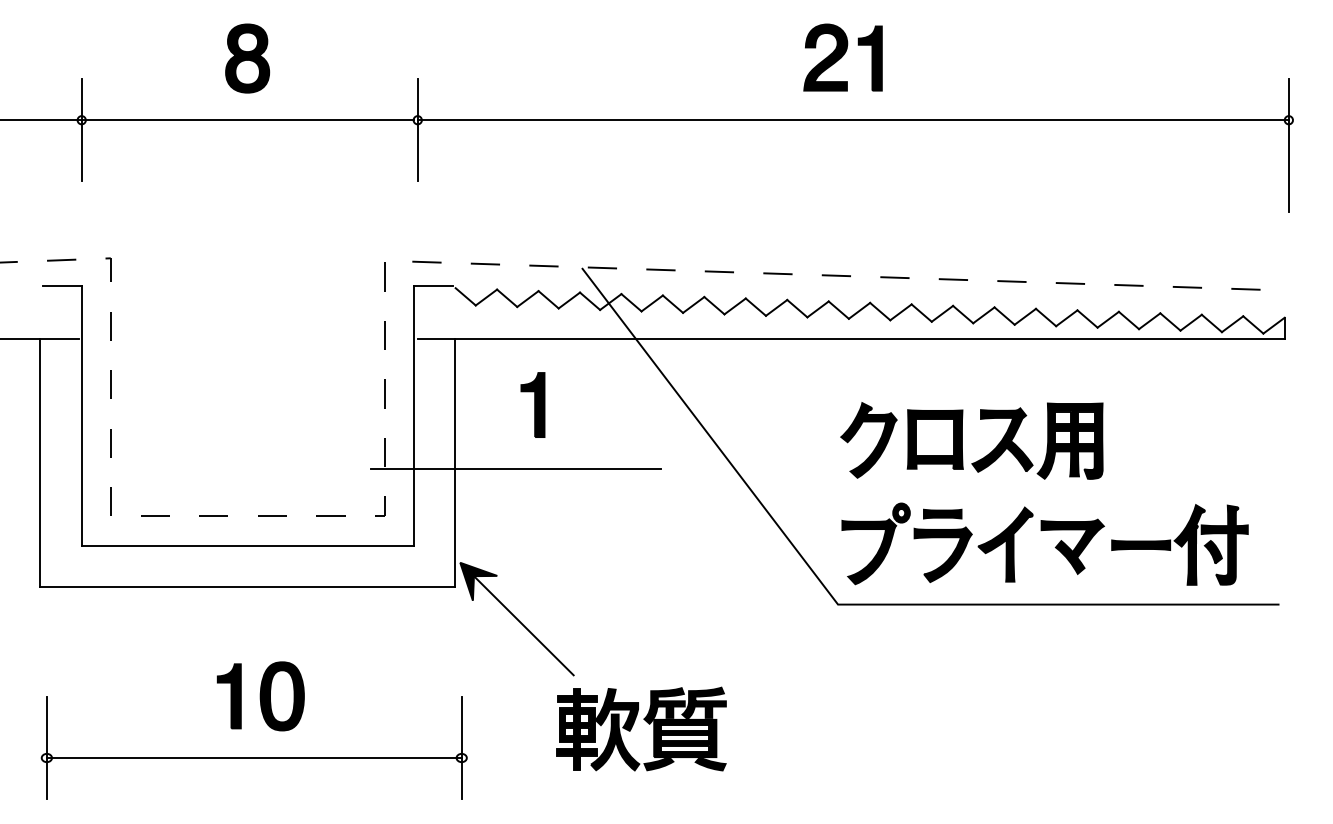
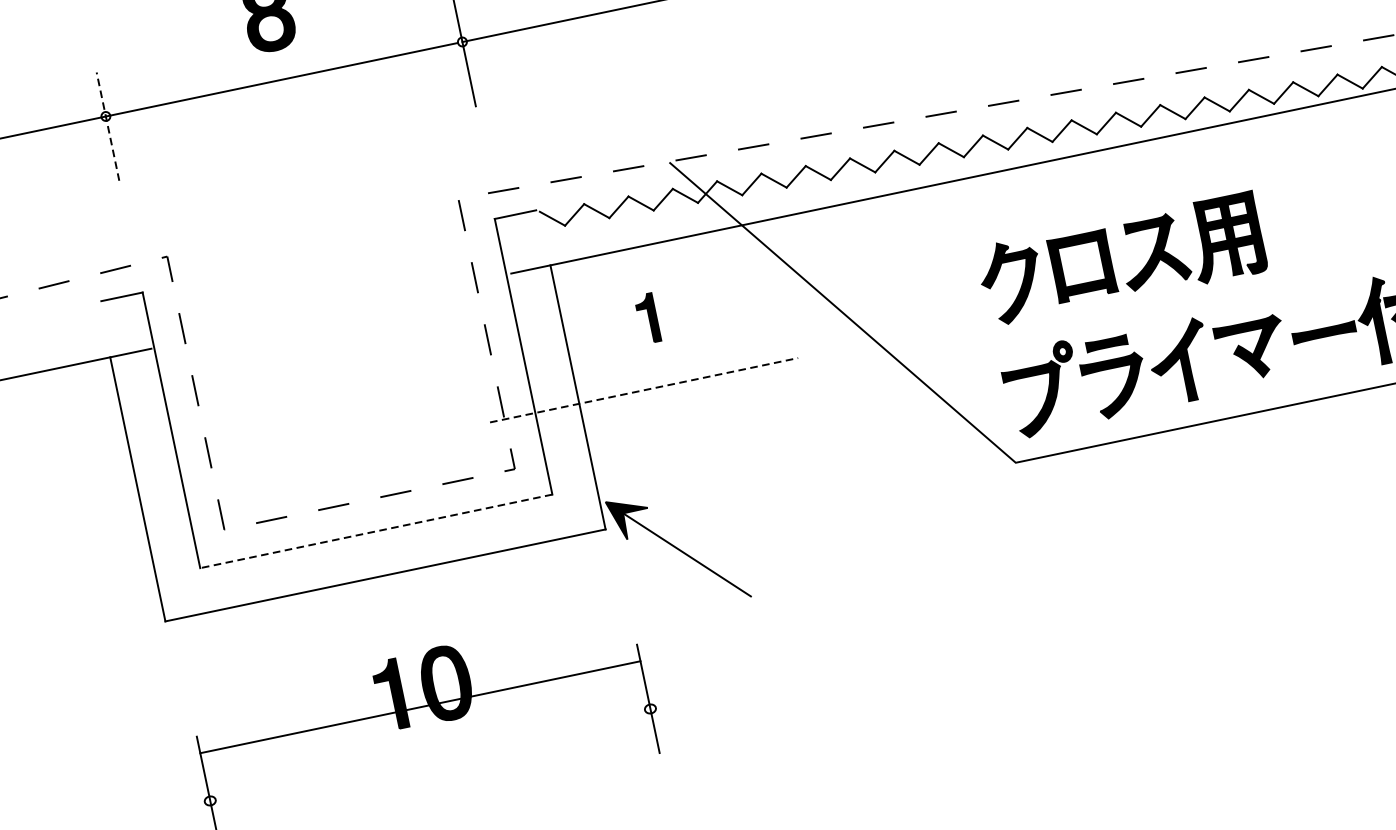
line: (81, 129) -> (107, 126), solid -> dashed
part: (532, 404) -> (647, 318), size x0.7
line: (516, 468) -> (644, 389), solid -> dashed
line: (247, 545) -> (376, 530), solid -> dashed
part: (646, 722) -> (838, 630), removed
line: (253, 758) -> (419, 707), moved

